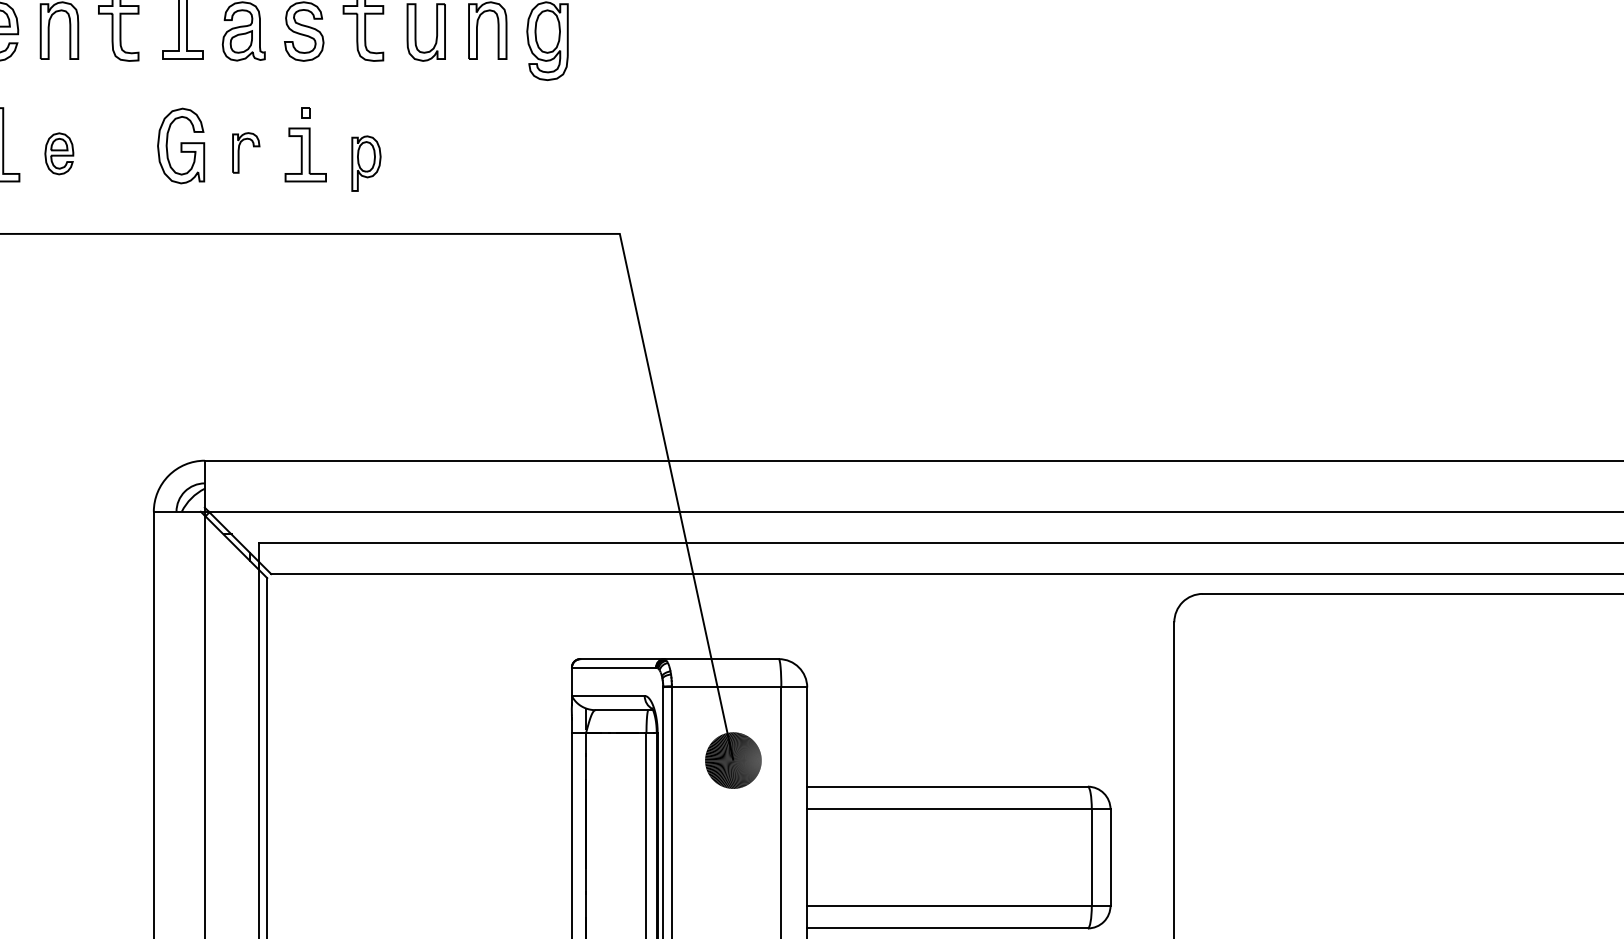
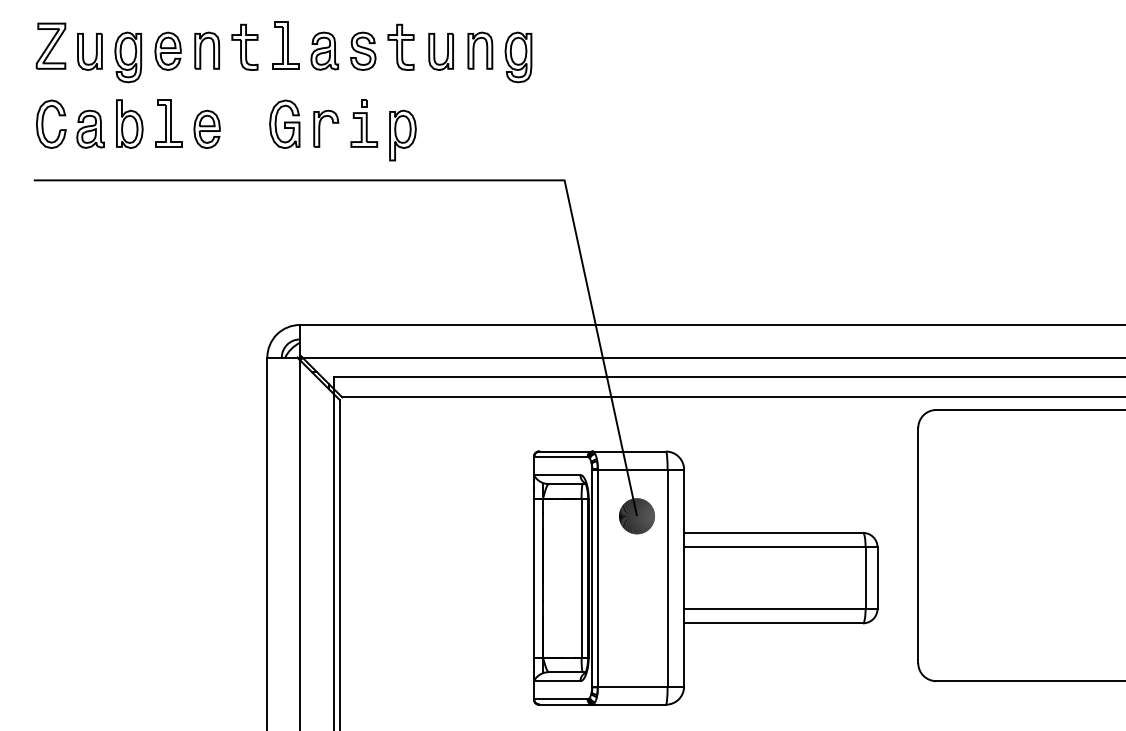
part: (58, 152) -> (206, 128), size x1.43
part: (246, 152) -> (326, 128), size x1.43
part: (365, 163) -> (402, 135), size x1.43

